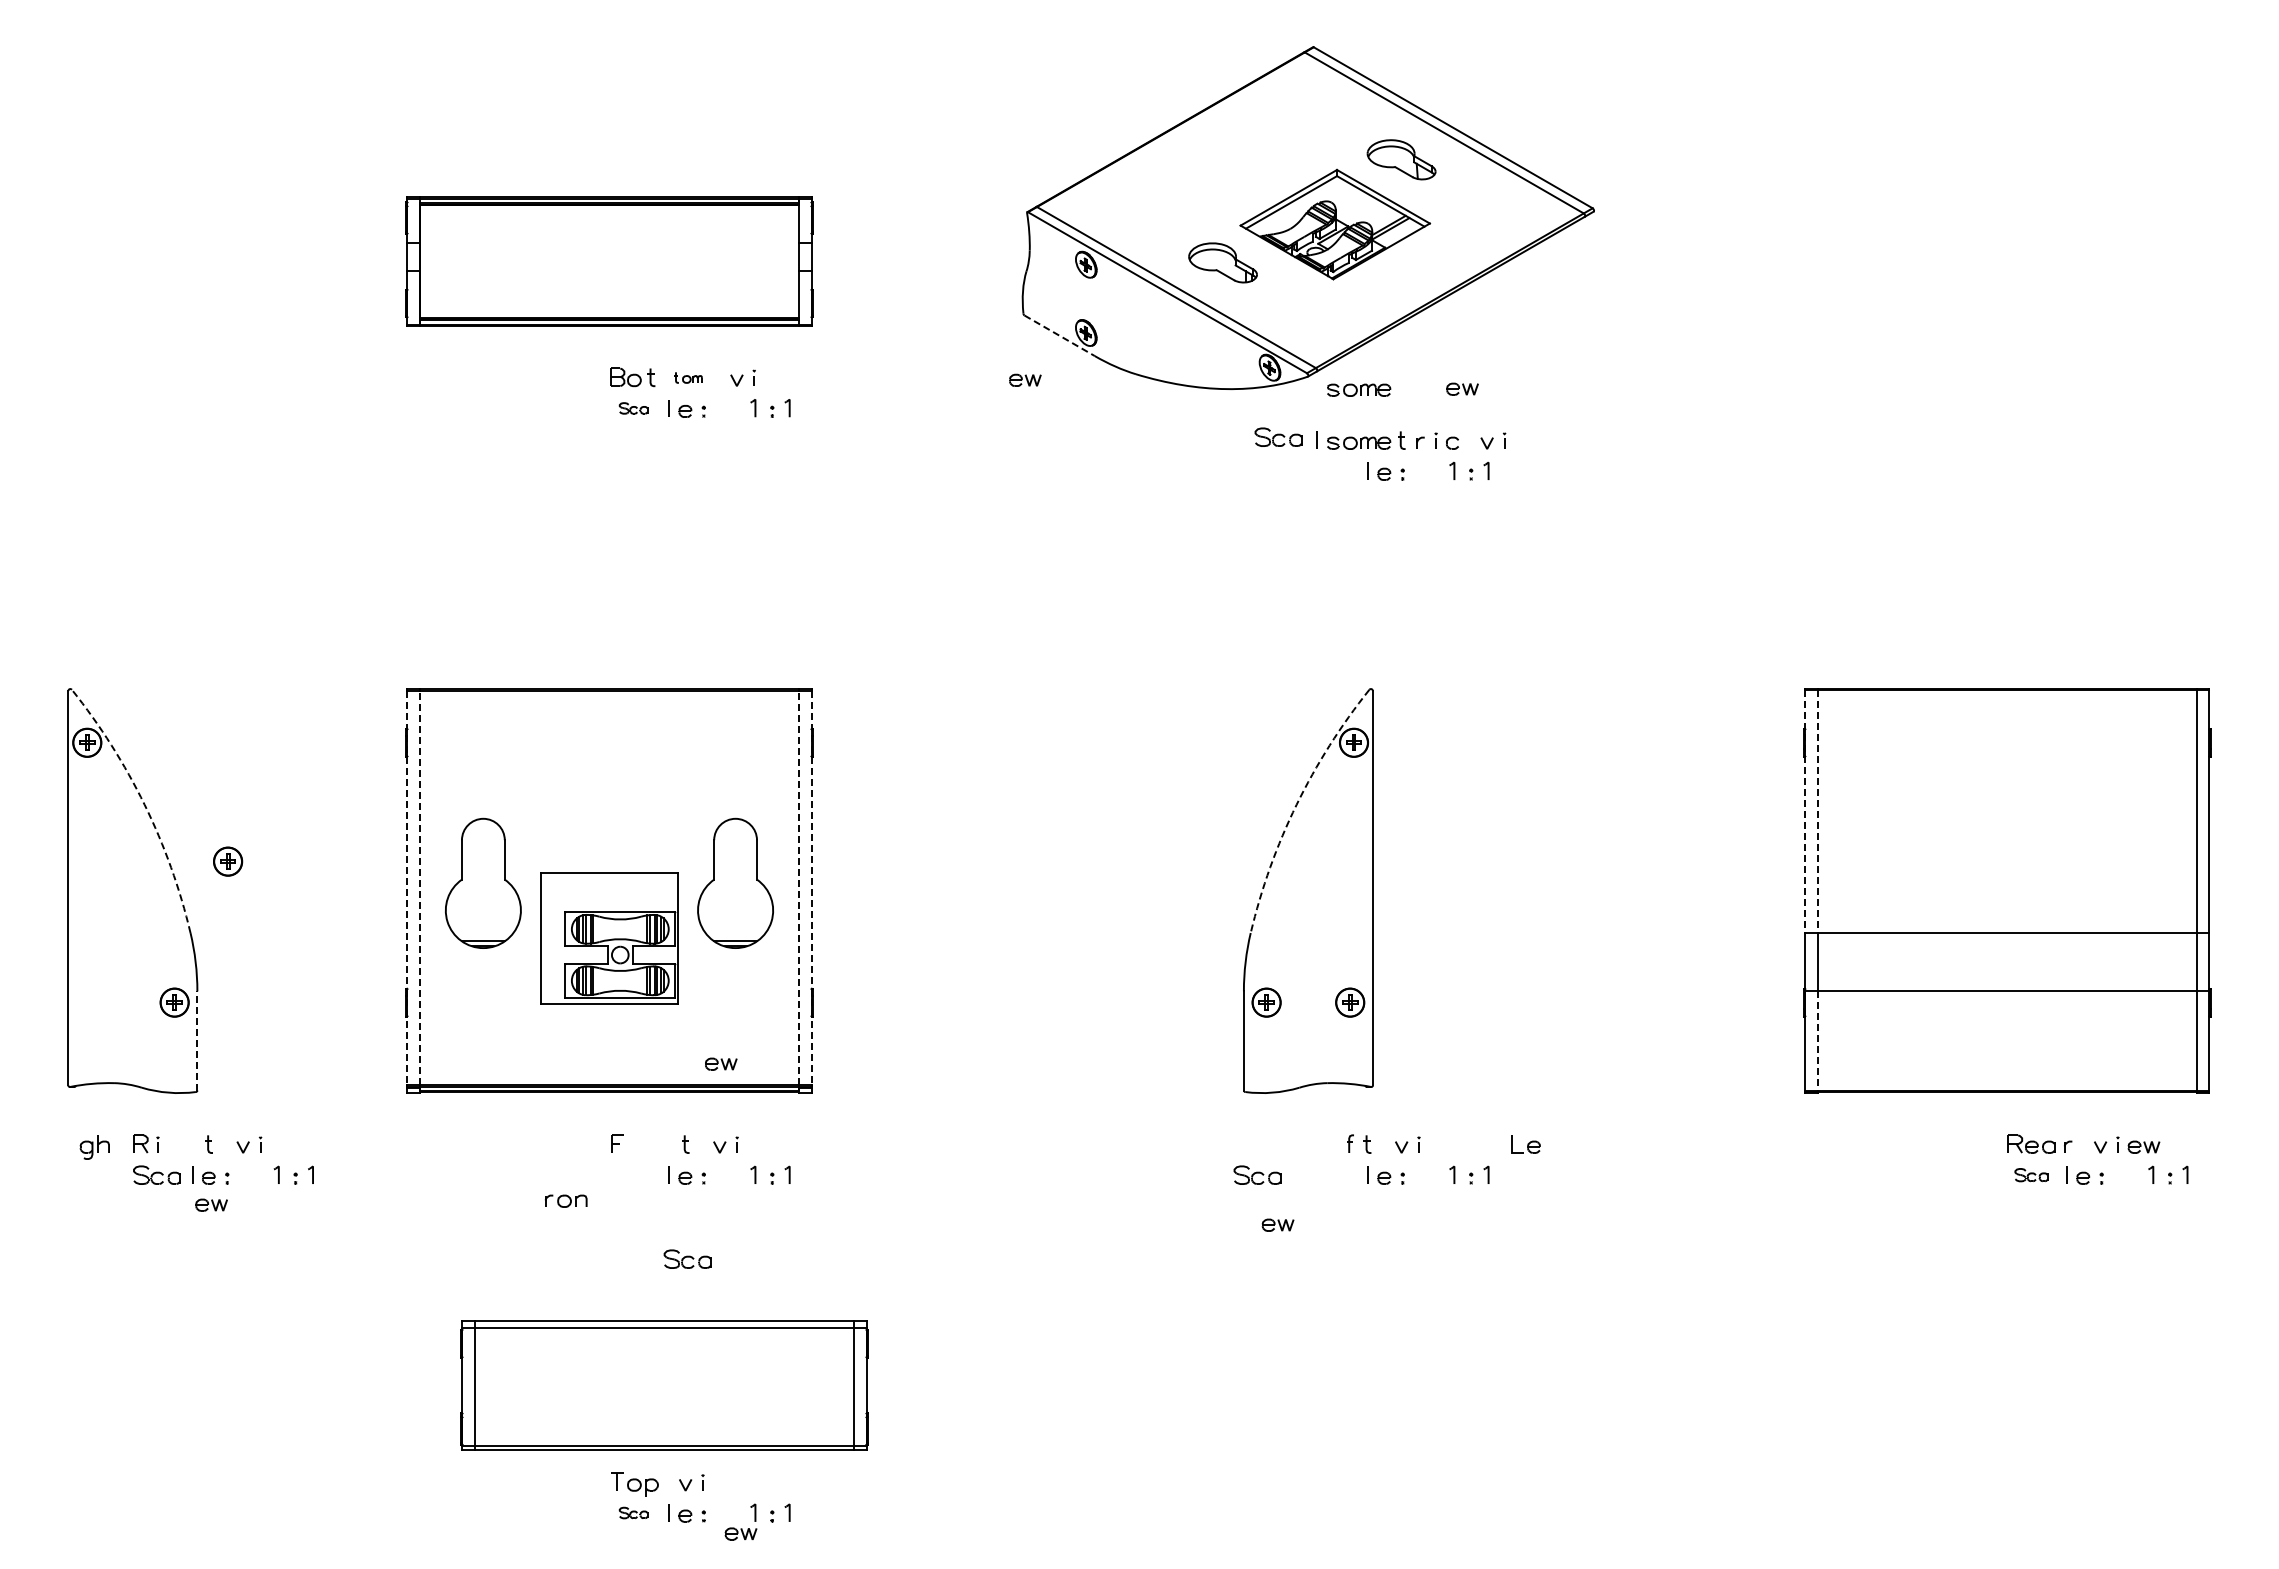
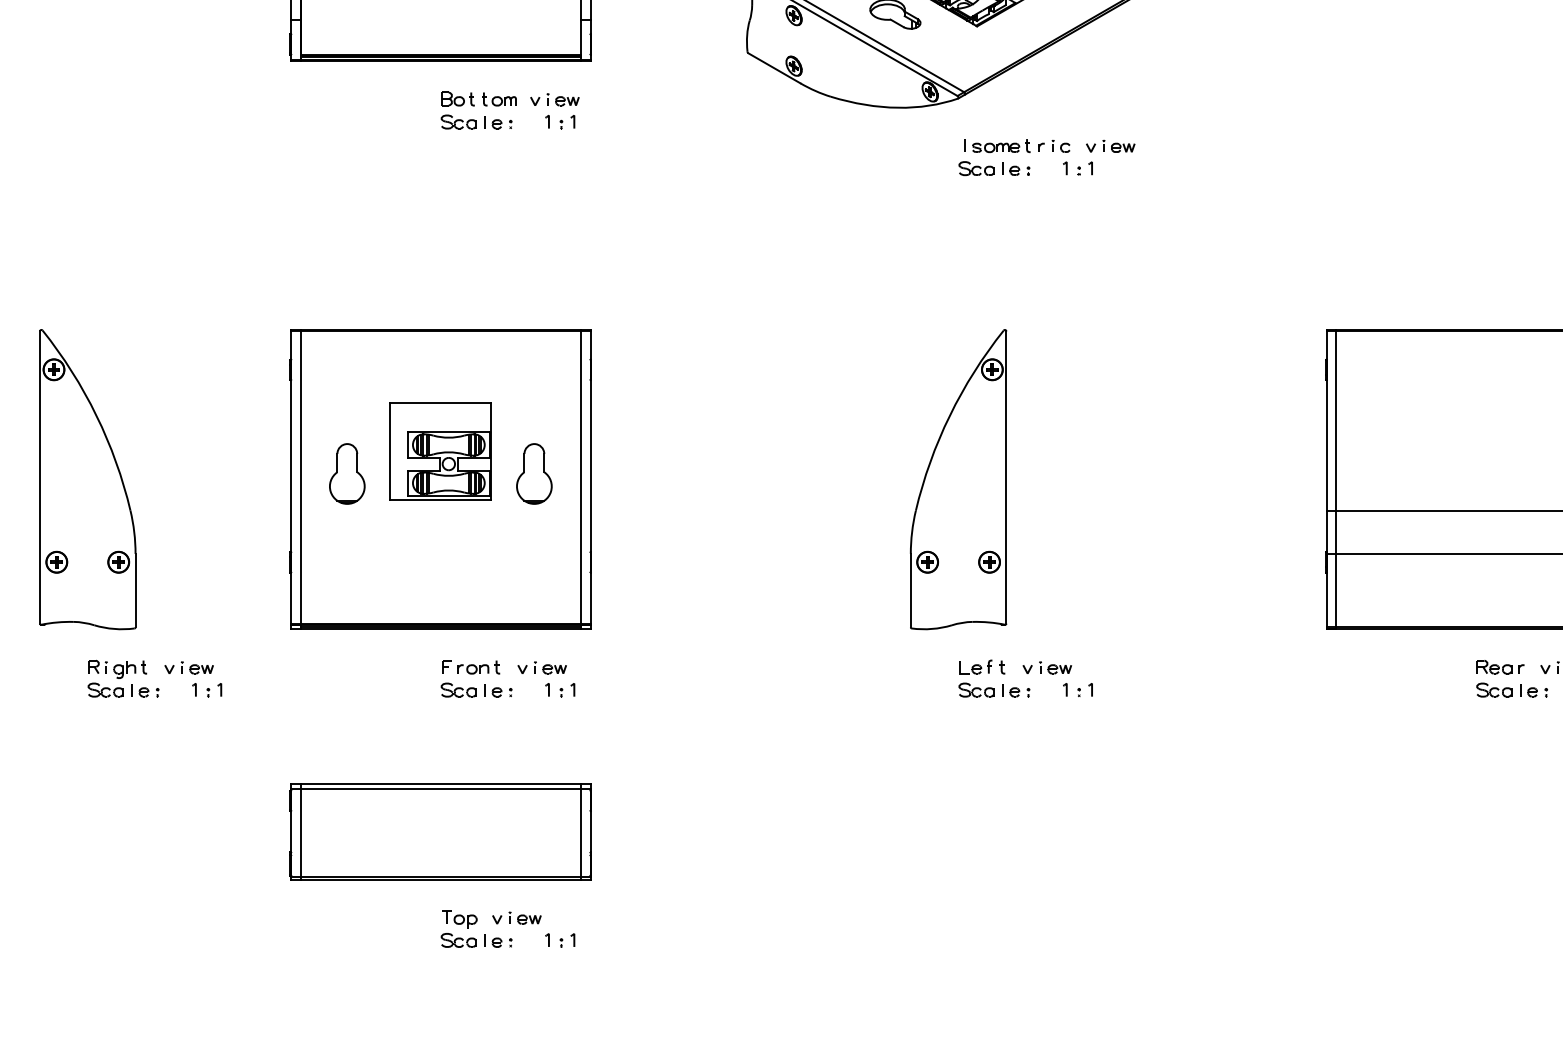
line: (1060, 336) -> (774, 68), dashed -> solid
part: (688, 377) -> (499, 99), size x1.67
part: (1025, 379) -> (567, 100), moved
part: (1462, 388) -> (1123, 147), moved
part: (1359, 389) -> (996, 108), removed
part: (633, 408) -> (458, 122), size x1.67
part: (1278, 436) -> (976, 168), moved
arc: (144, 804) -> (96, 415), dashed -> solid
arc: (1296, 804) -> (949, 415), dashed -> solid
line: (1805, 811) -> (1326, 420), dashed -> solid
line: (1817, 811) -> (1335, 420), dashed -> solid
part: (228, 861) -> (57, 562), moved
part: (482, 883) -> (346, 474), size x0.62
part: (735, 883) -> (534, 474), size x0.62
line: (420, 887) -> (300, 476), dashed -> solid
line: (798, 887) -> (580, 476), dashed -> solid
line: (407, 888) -> (291, 477), dashed -> solid
line: (811, 888) -> (590, 477), dashed -> solid
part: (609, 938) -> (440, 451), moved
line: (197, 1040) -> (135, 590), dashed -> solid
line: (1817, 1040) -> (1335, 590), dashed -> solid
part: (721, 1063) -> (554, 668), moved
part: (1525, 1144) -> (970, 667), moved
part: (94, 1147) -> (124, 669), moved
part: (1257, 1174) -> (976, 689), moved
part: (2031, 1174) -> (1494, 689), size x1.43
part: (566, 1200) -> (473, 668), moved
part: (211, 1204) -> (201, 668), moved
part: (1277, 1224) -> (1059, 668), moved
part: (687, 1258) -> (458, 689), moved
part: (664, 1385) -> (440, 831), moved
part: (633, 1512) -> (458, 939), size x1.67
part: (740, 1533) -> (529, 919), moved

